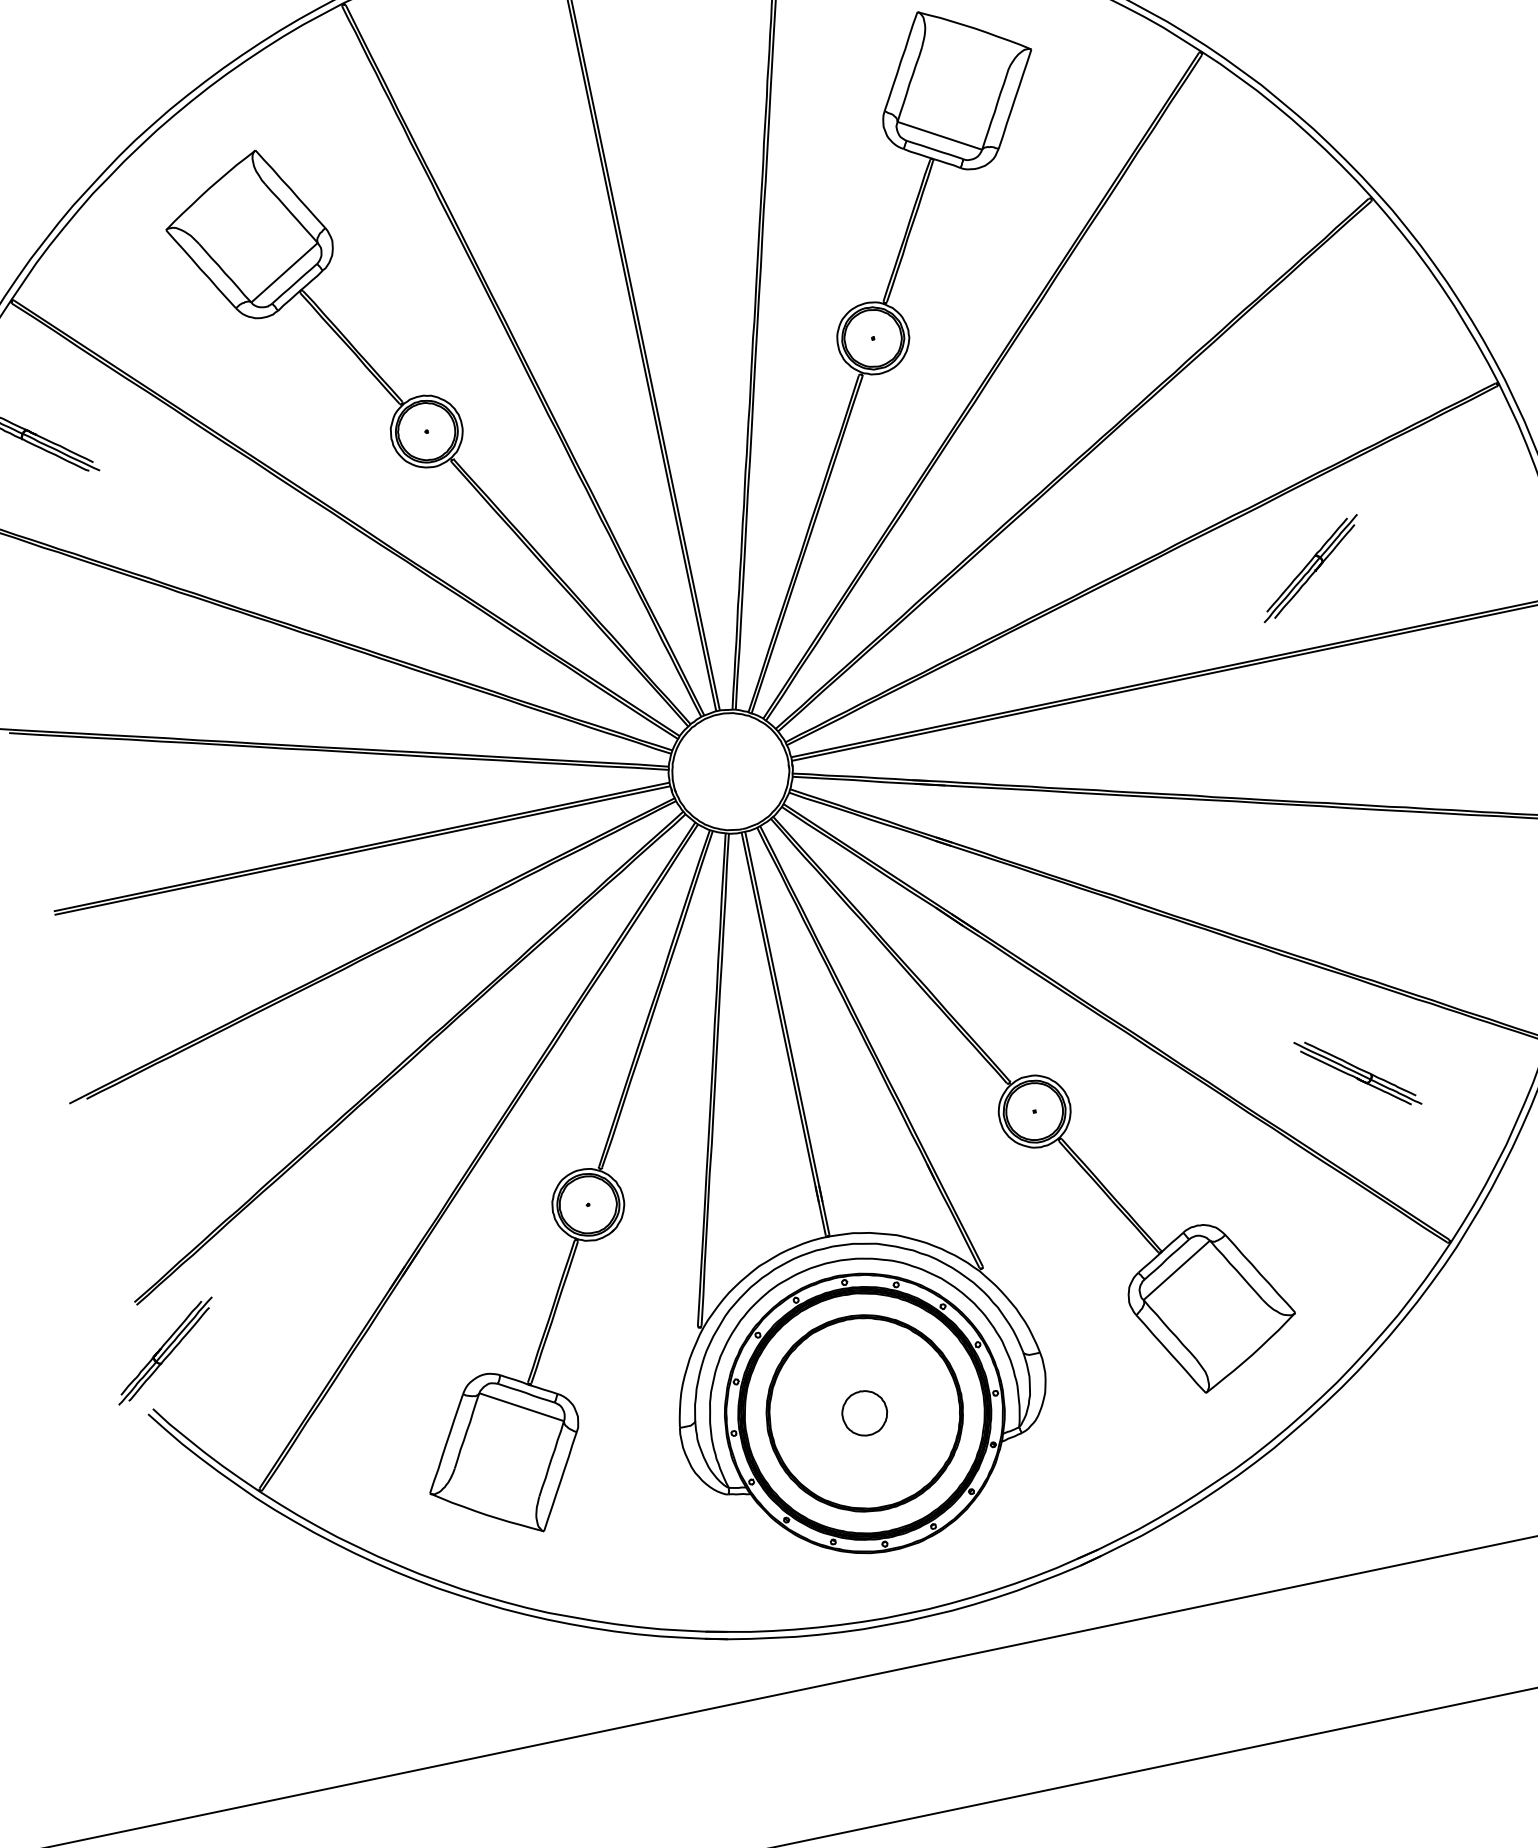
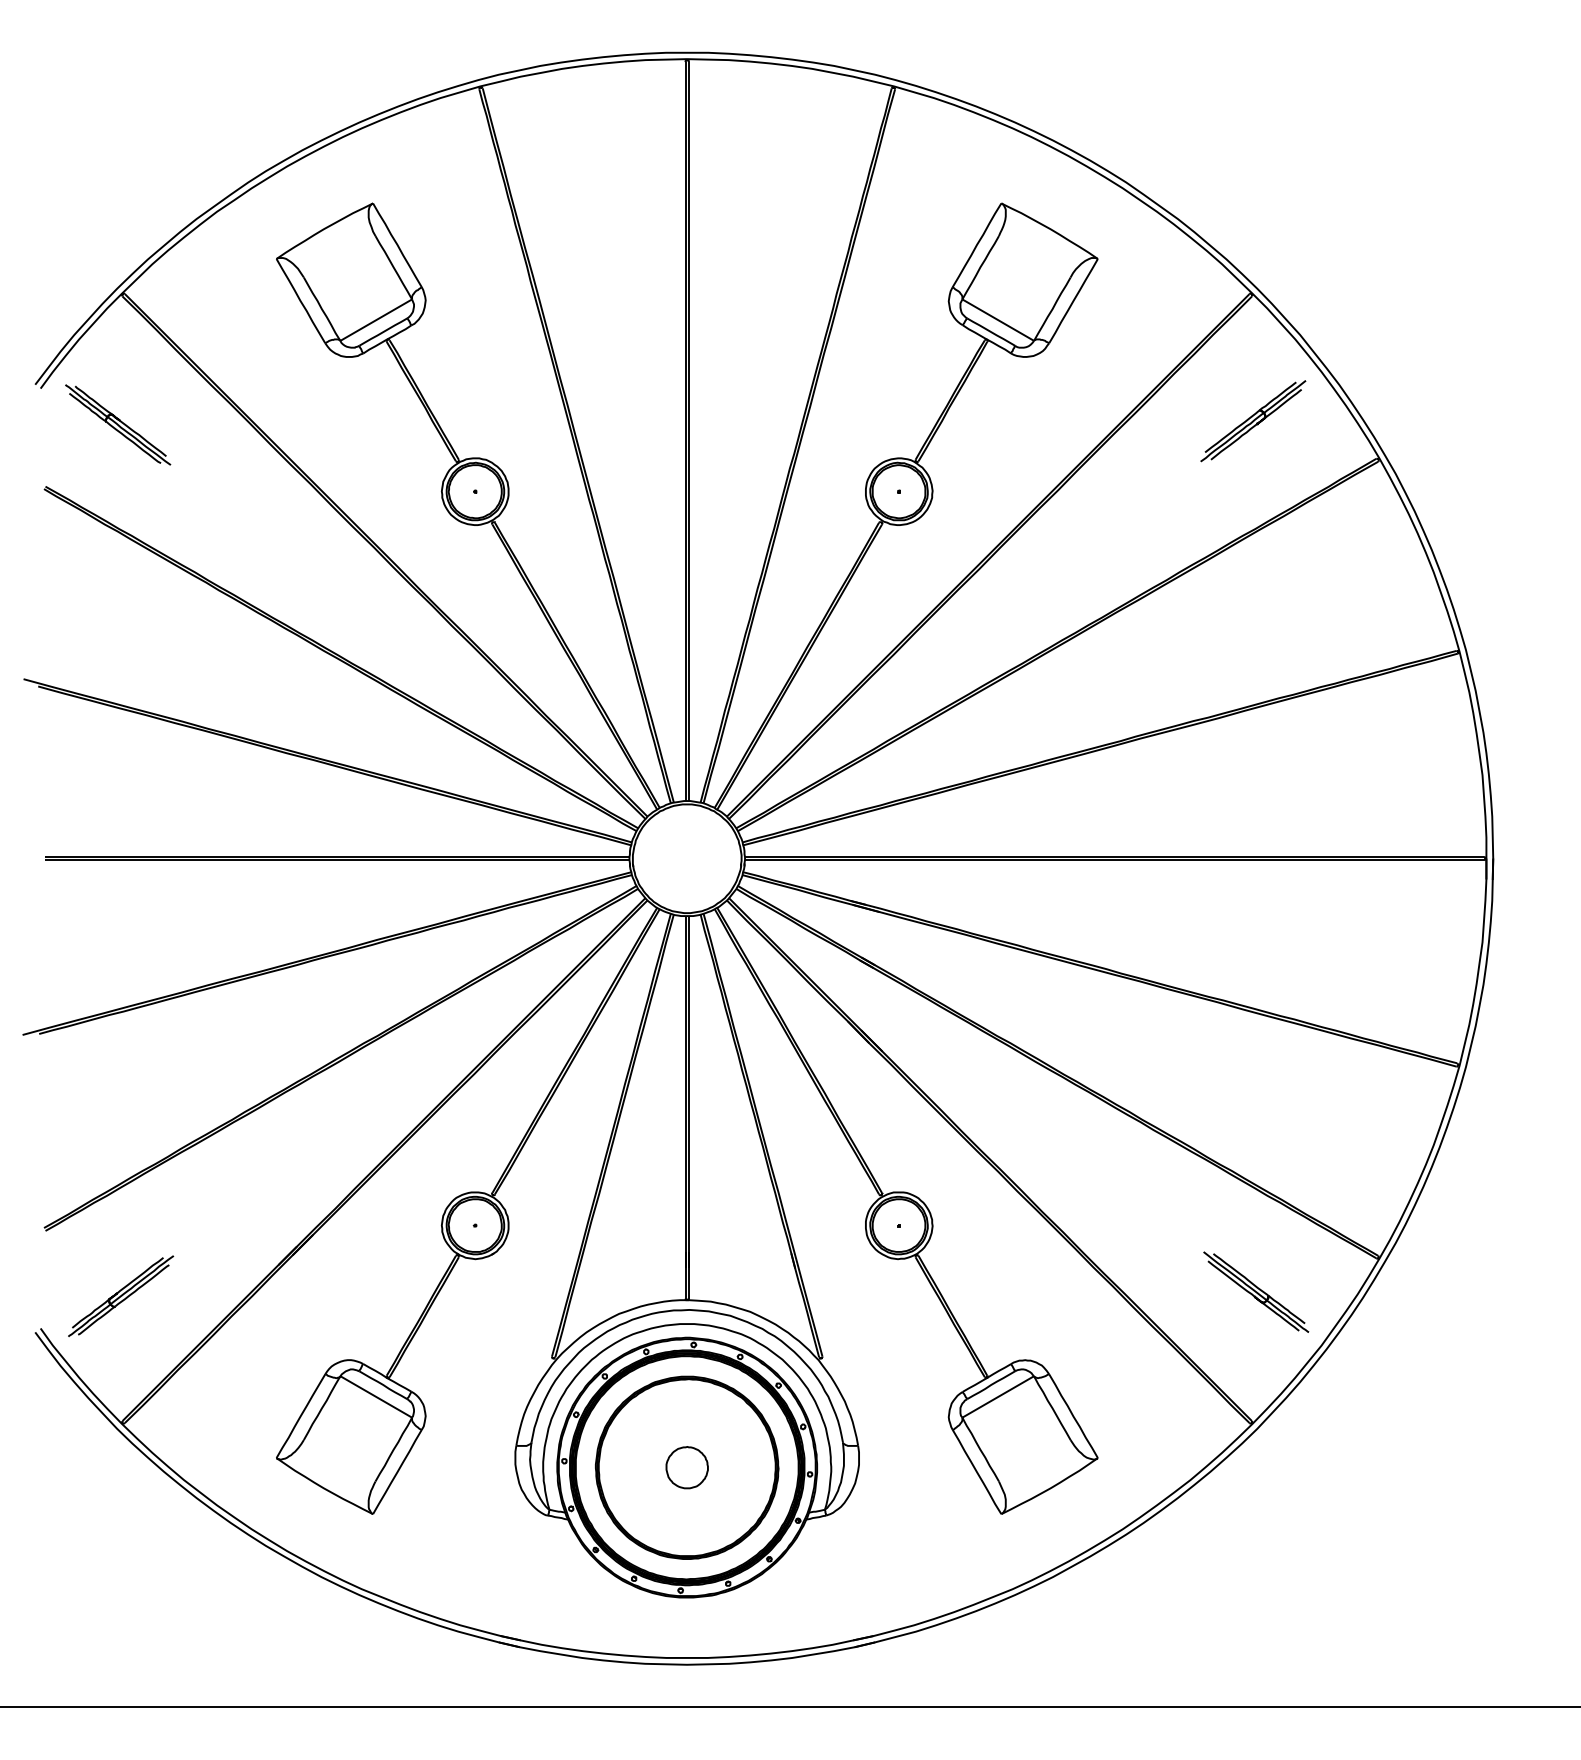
part: (1311, 568) -> (1253, 421), moved
part: (1357, 1072) -> (1256, 1291), moved
part: (166, 1351) -> (121, 1296), moved

